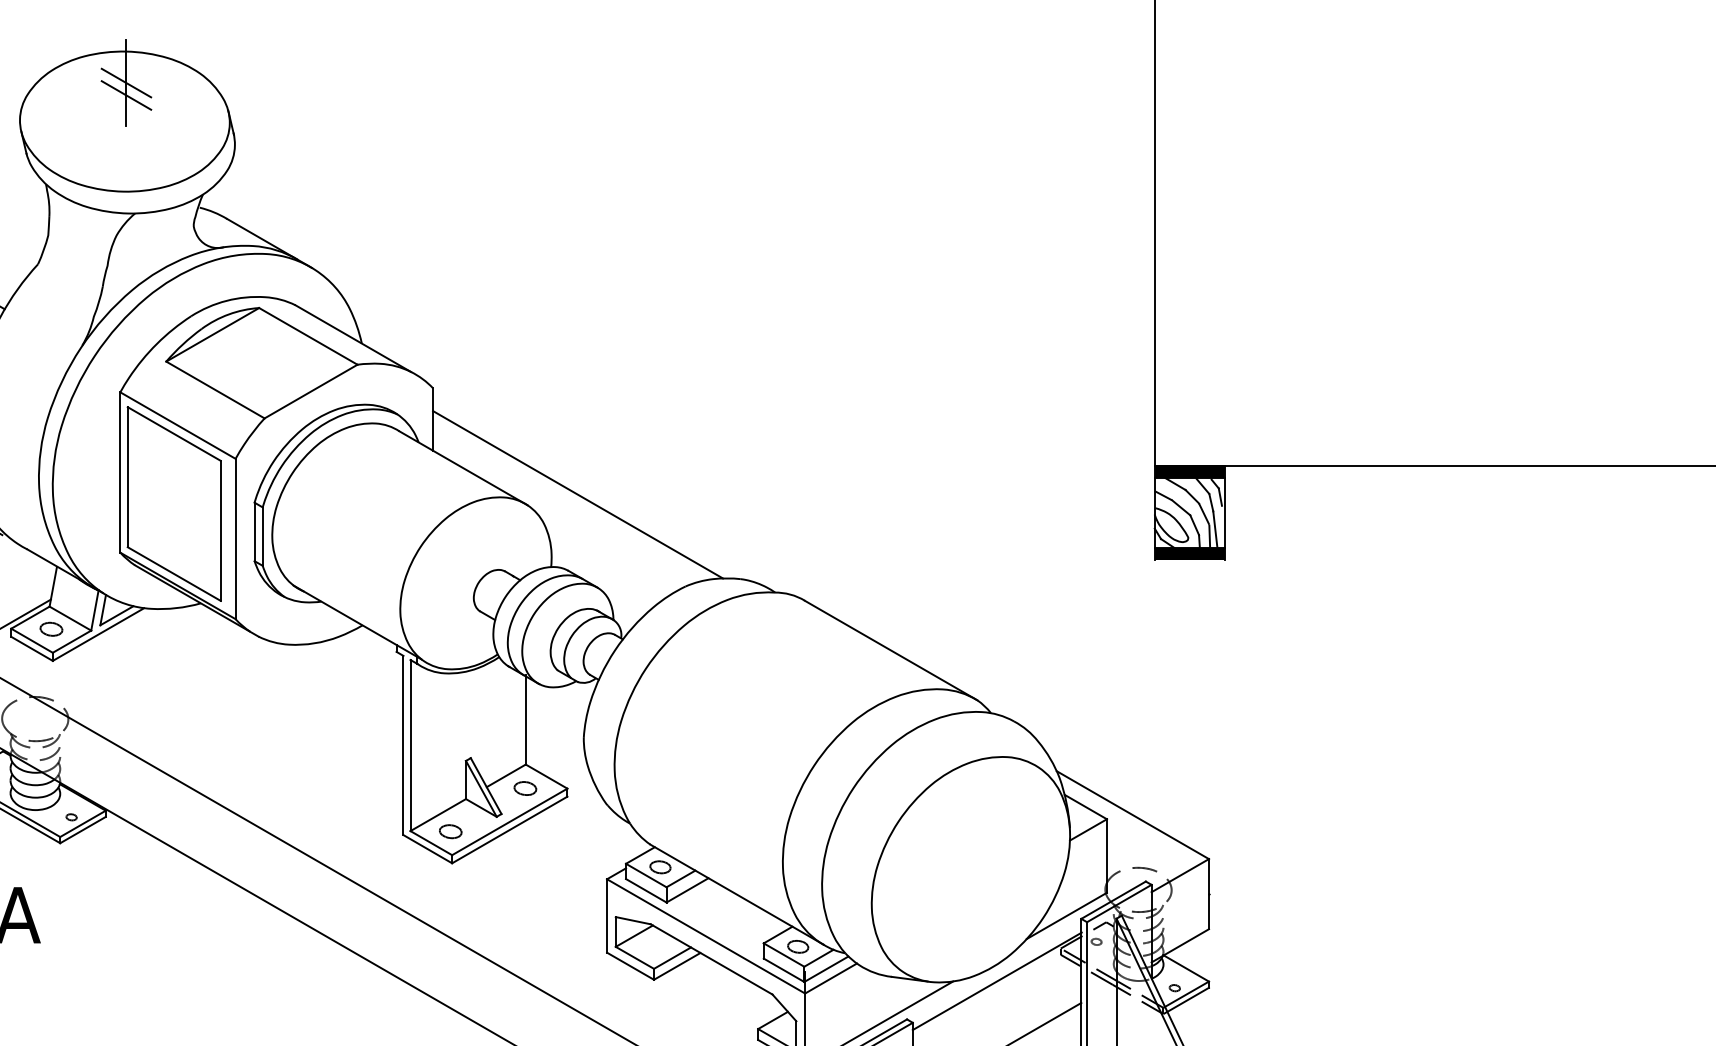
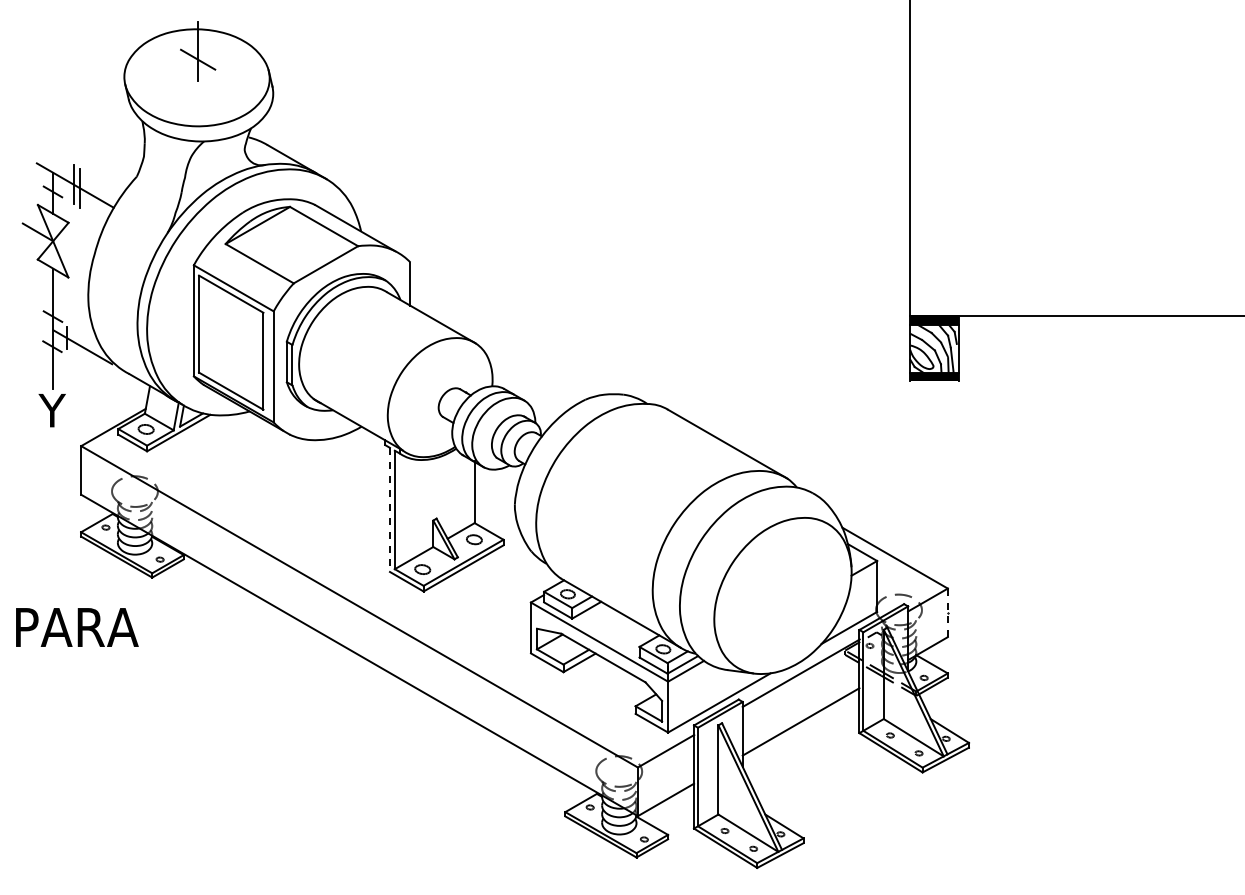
line: (127, 83) -> (198, 51), removed
line: (577, 495) -> (510, 336), removed
line: (402, 746) -> (389, 510), solid -> dashed
line: (1208, 895) -> (947, 613), solid -> dashed

